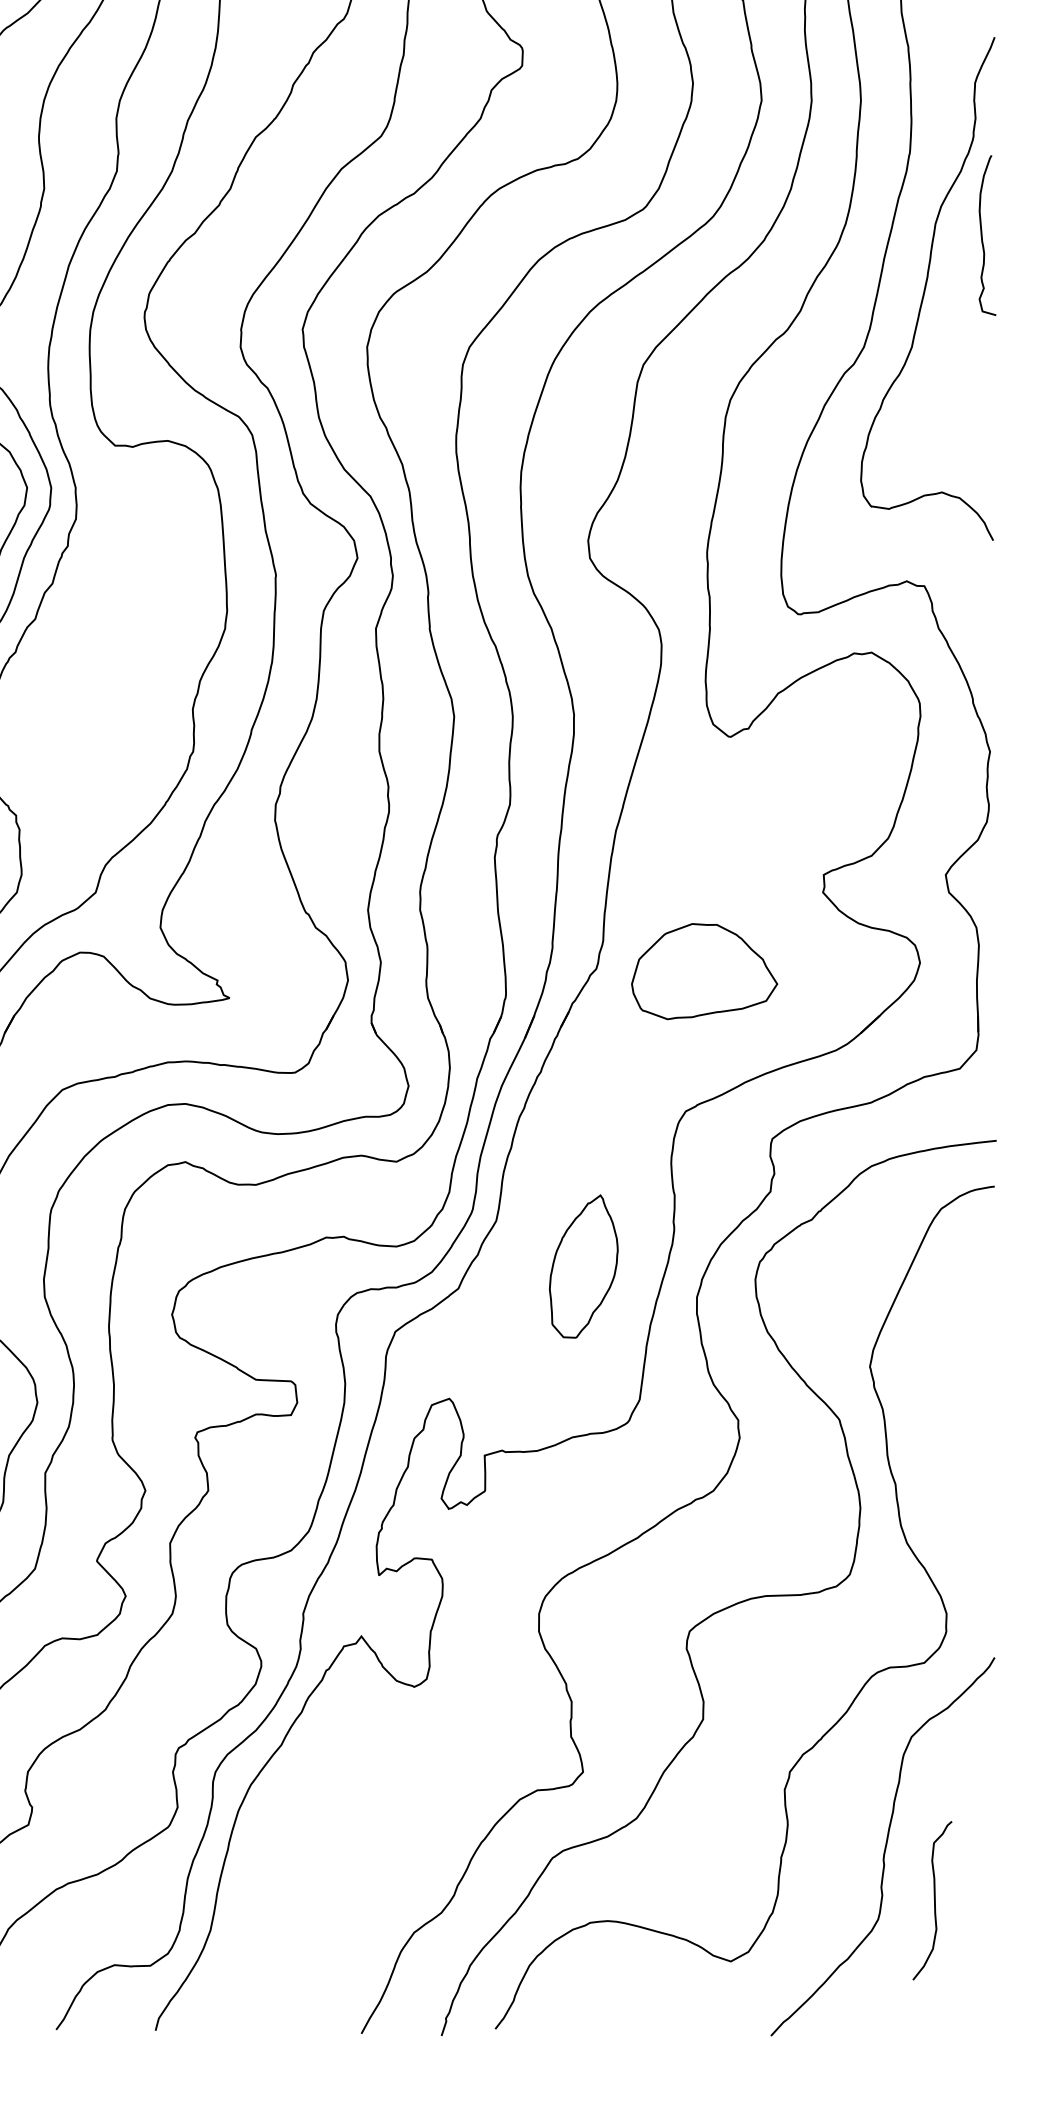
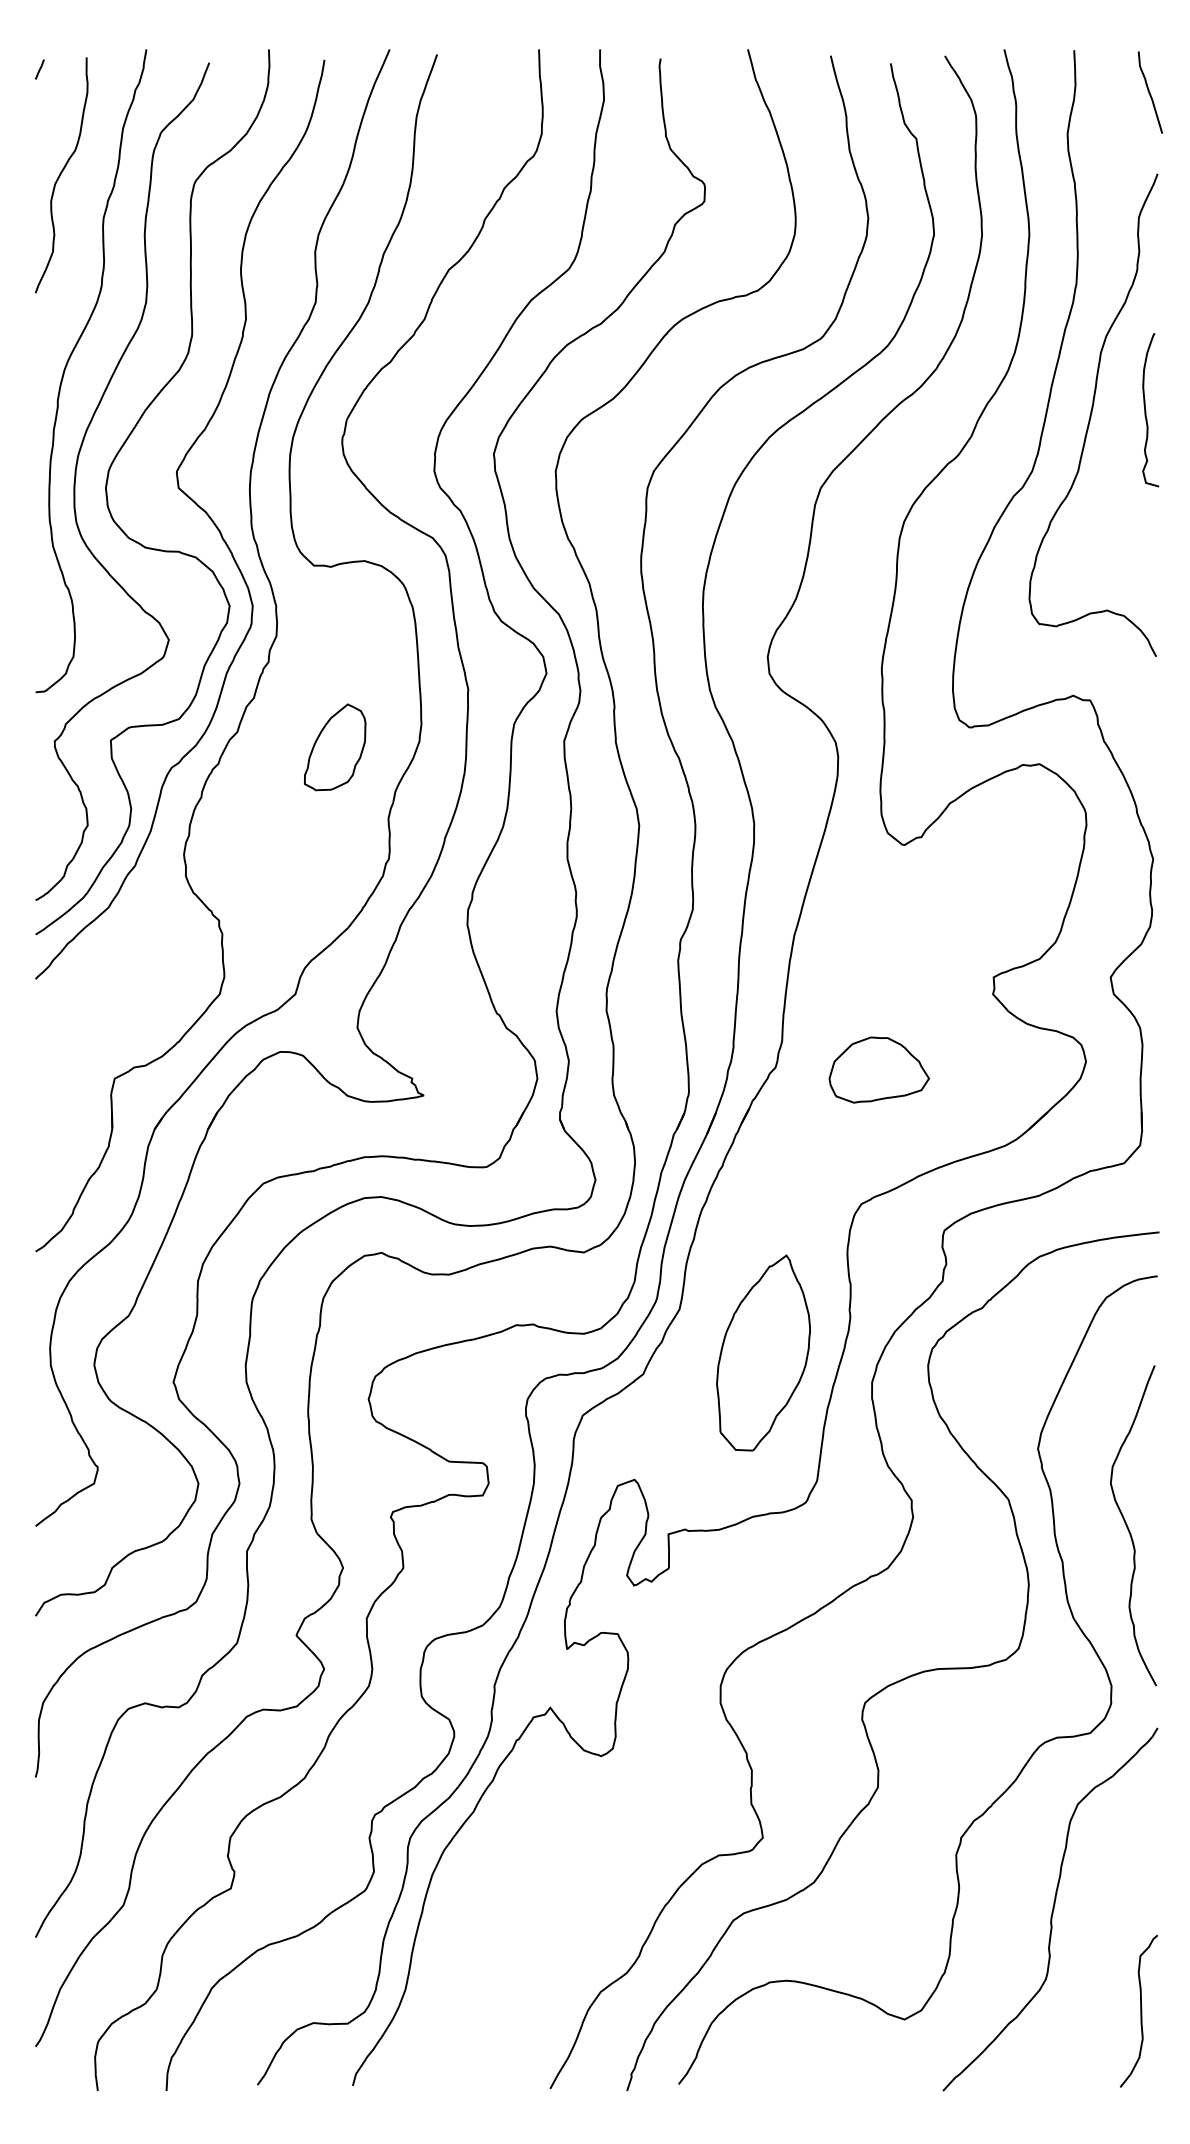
curve: (983, 235) -> (1146, 410), moved
part: (137, 635) -> (335, 747), added
part: (703, 970) -> (878, 1069), size x0.71
part: (583, 1266) -> (763, 1352), size x1.43
curve: (964, 1447) -> (1128, 1526), added
curve: (934, 1900) -> (1140, 2011), moved

